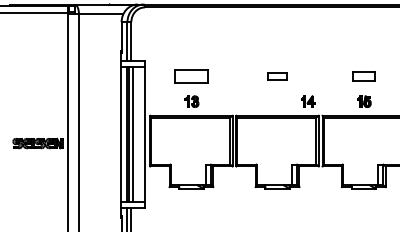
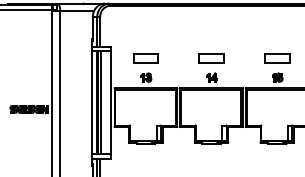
part: (277, 76) -> (211, 58), size x1.67
part: (363, 76) -> (277, 58), size x1.43
part: (308, 101) -> (212, 77), moved

